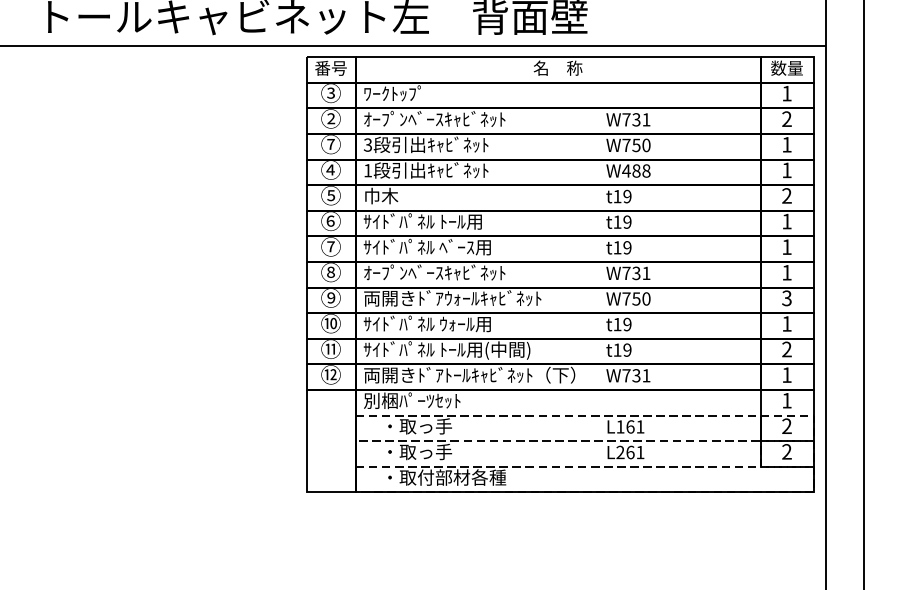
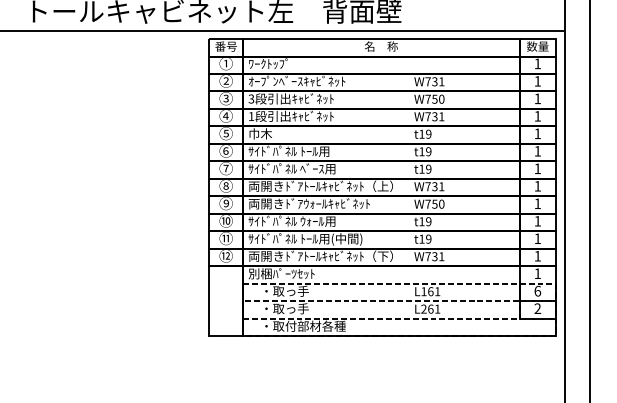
text: (330, 93) -> (225, 63), ③ -> ①
text: (786, 119) -> (537, 81), 2 -> 1
text: (330, 144) -> (225, 98), ⑦ -> ③
text: (635, 170) -> (434, 116), W488 -> W731
text: (786, 195) -> (537, 133), 2 -> 1
text: (469, 271) -> (320, 185), ｵｰﾌﾟﾝﾍﾞｰｽｷｬﾋﾞﾈｯﾄ -> 両開きﾄﾞｱﾄｰﾙｷｬﾋﾞﾈｯﾄ（上）
text: (786, 297) -> (537, 203), 3 -> 1
text: (786, 349) -> (537, 238), 2 -> 1
text: (786, 425) -> (537, 290), 2 -> 6

